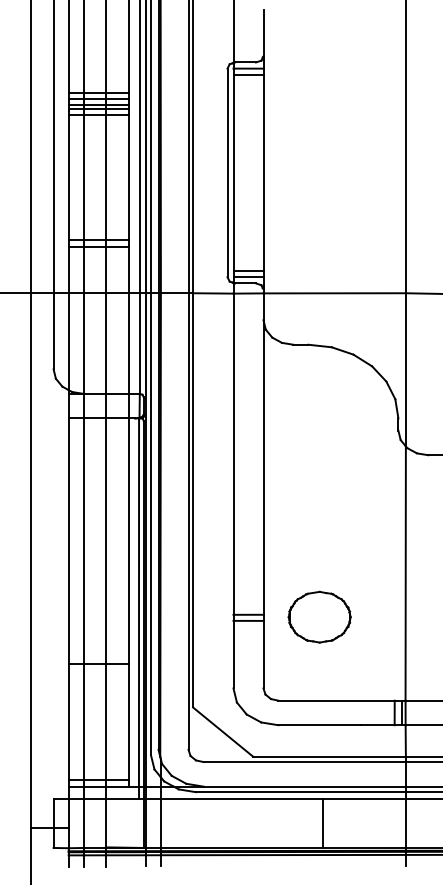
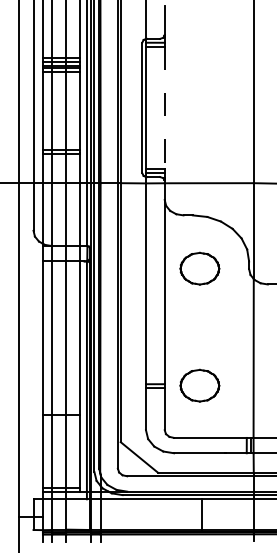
line: (263, 173) -> (164, 108), solid -> dashed
part: (319, 429) -> (199, 268), added

